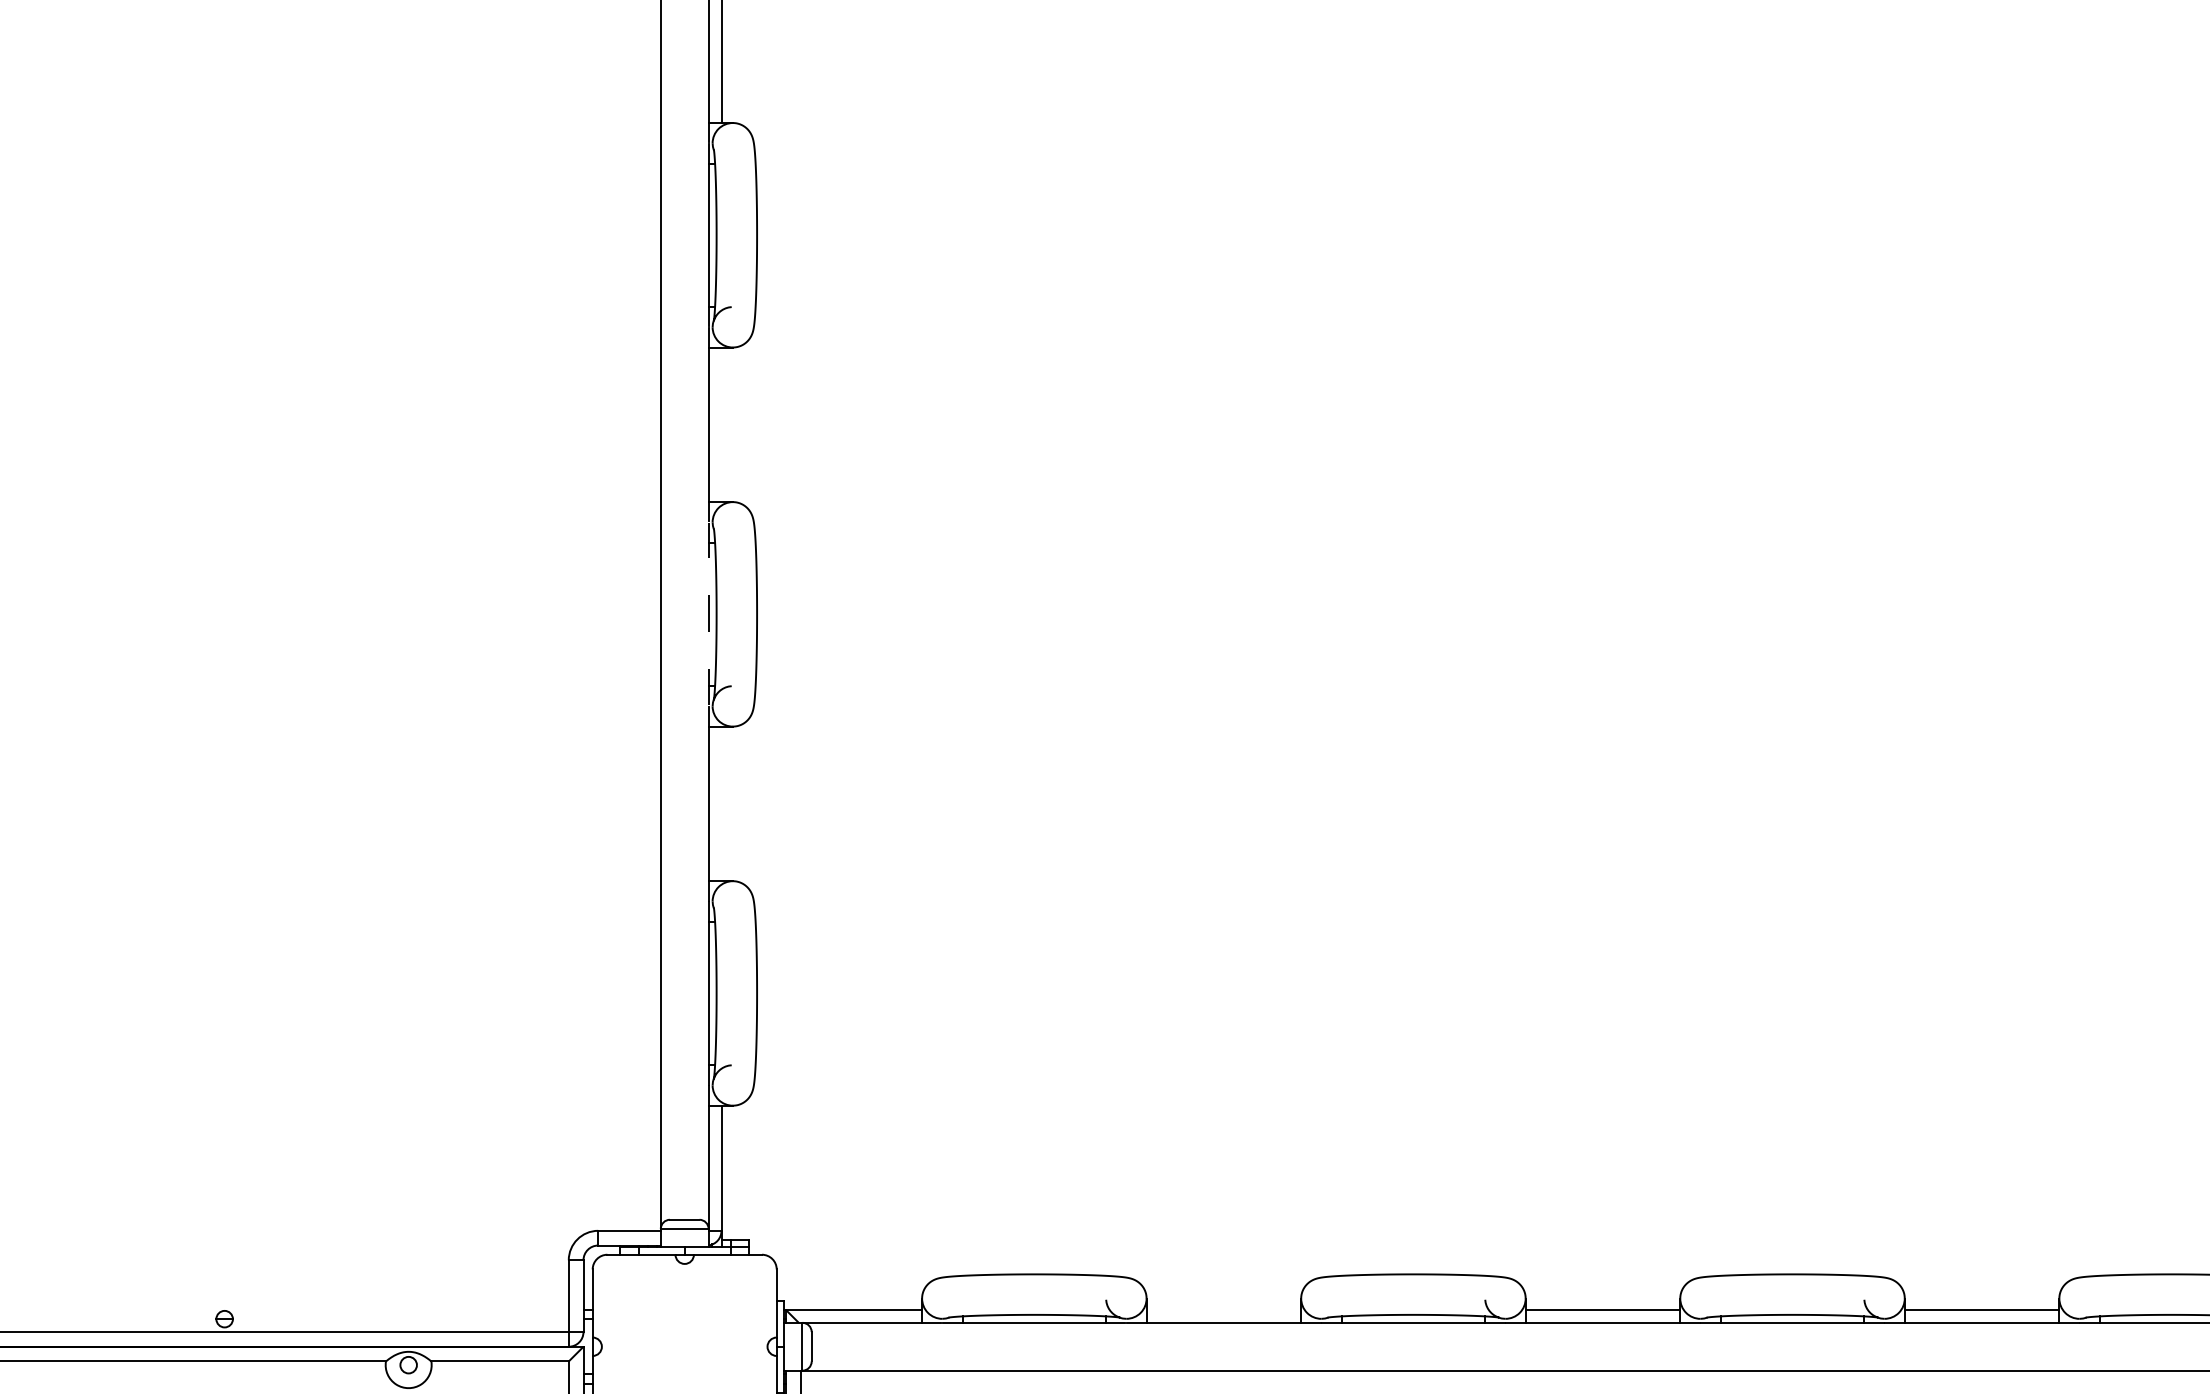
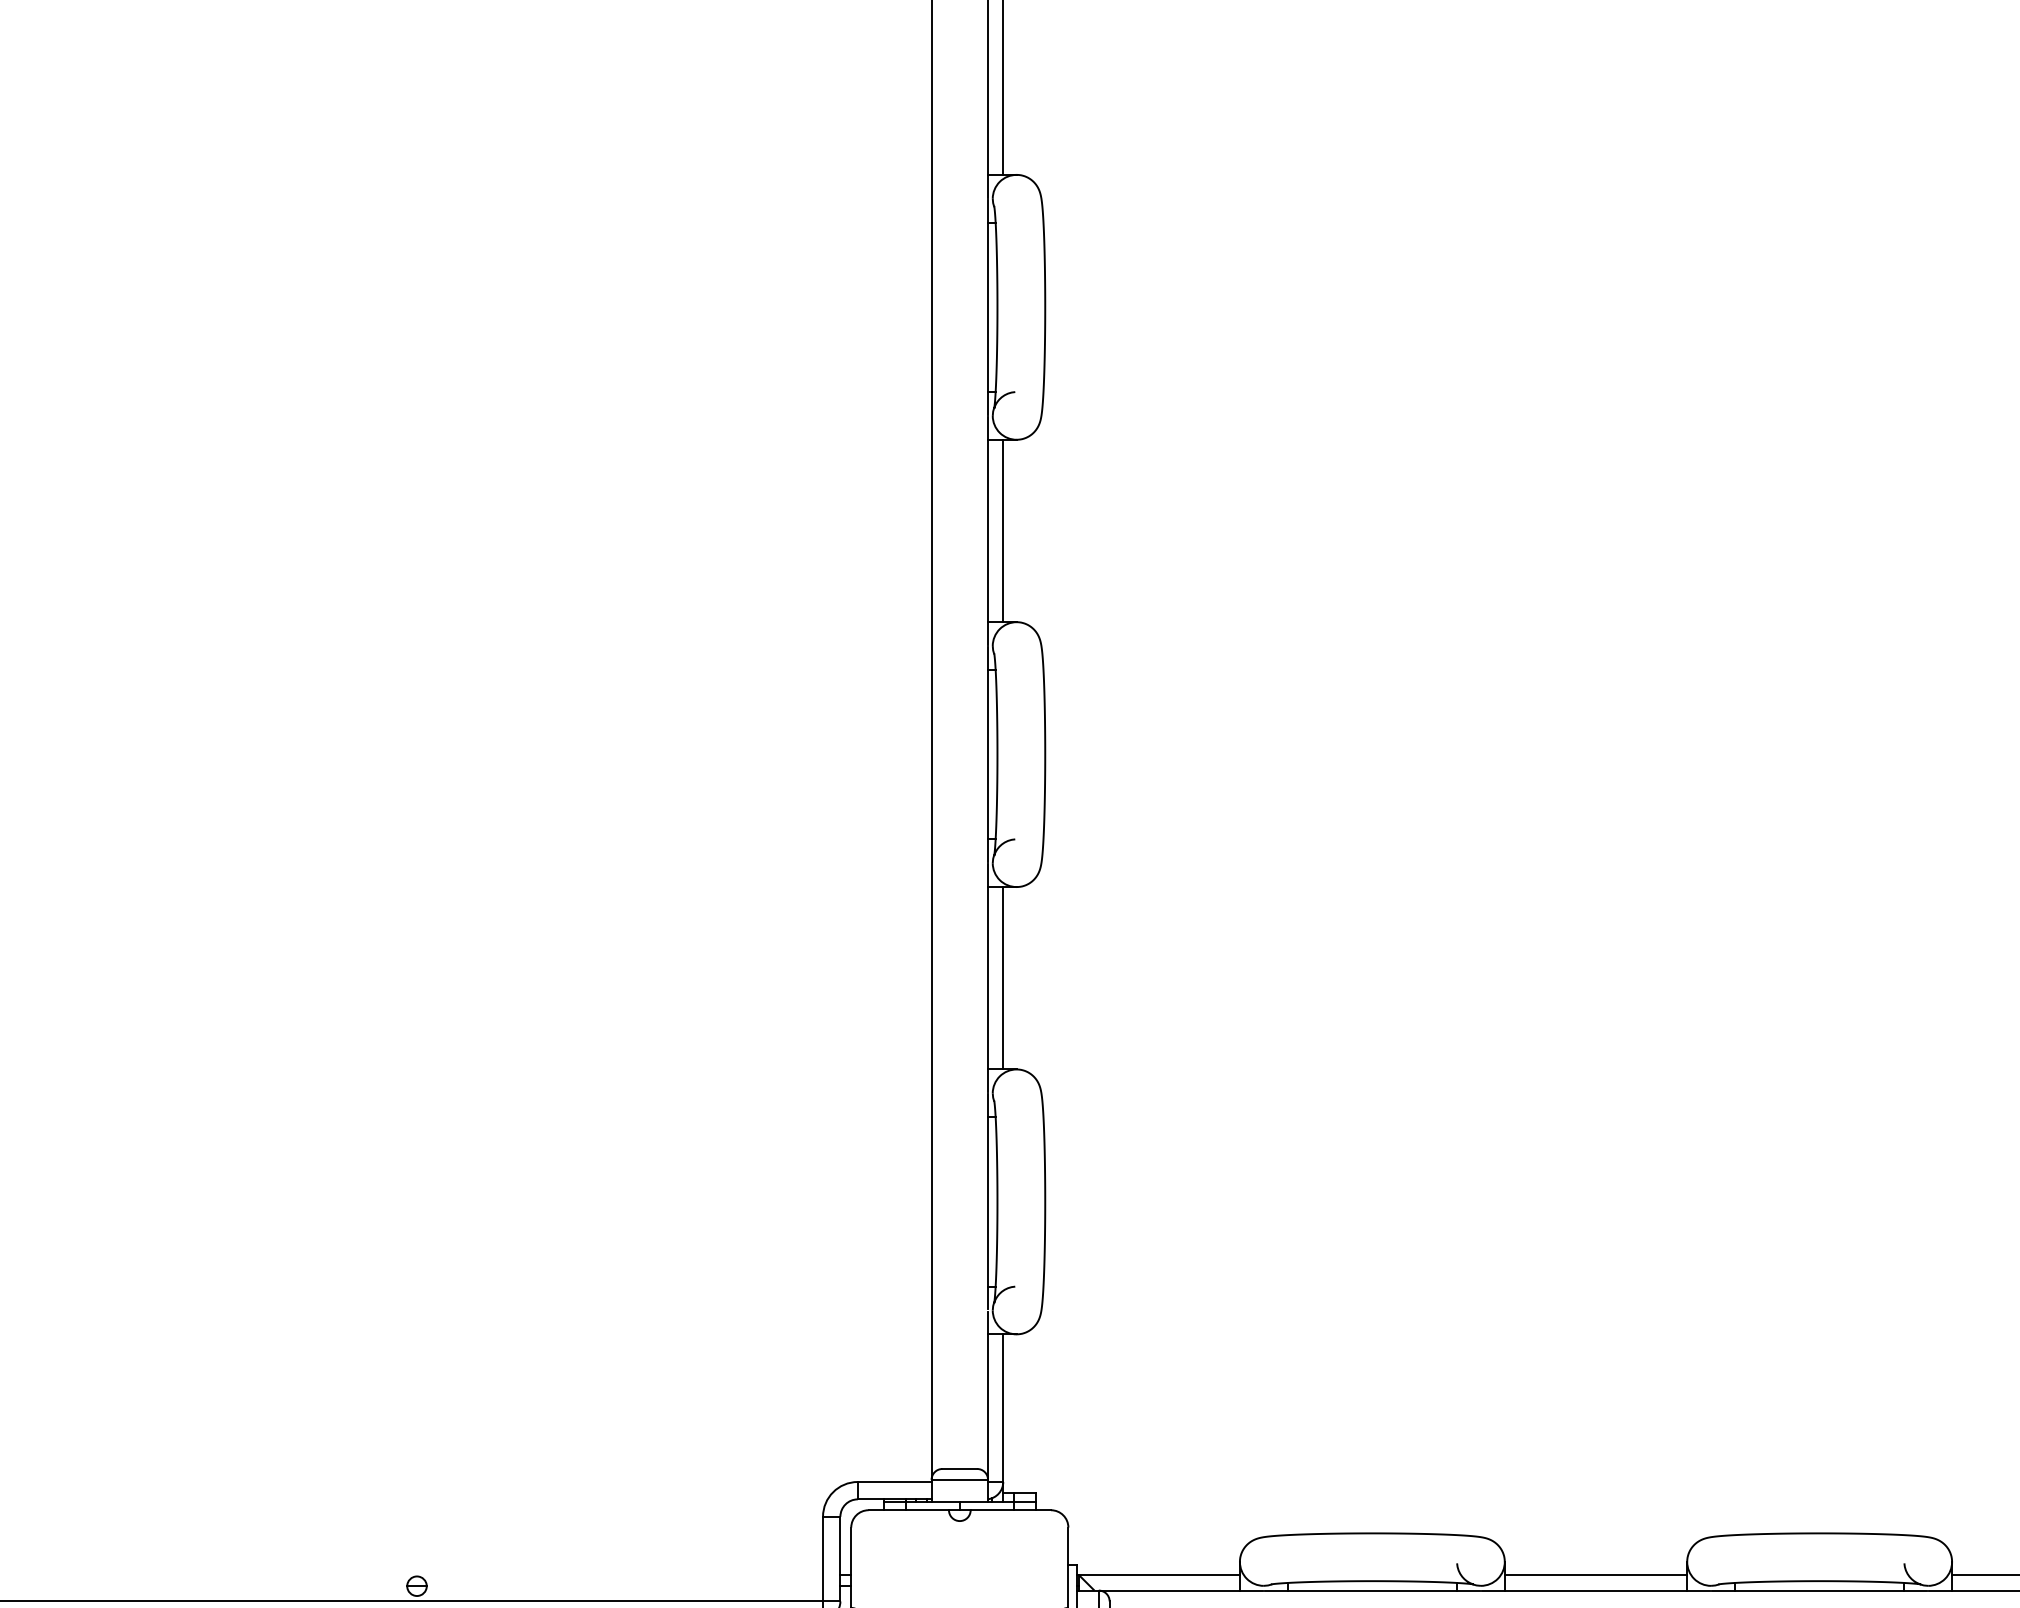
line: (721, 424) -> (1003, 530), added
line: (708, 613) -> (987, 753), dashed -> solid
line: (721, 803) -> (1003, 977), added
line: (1223, 1309) -> (1595, 1574), added

